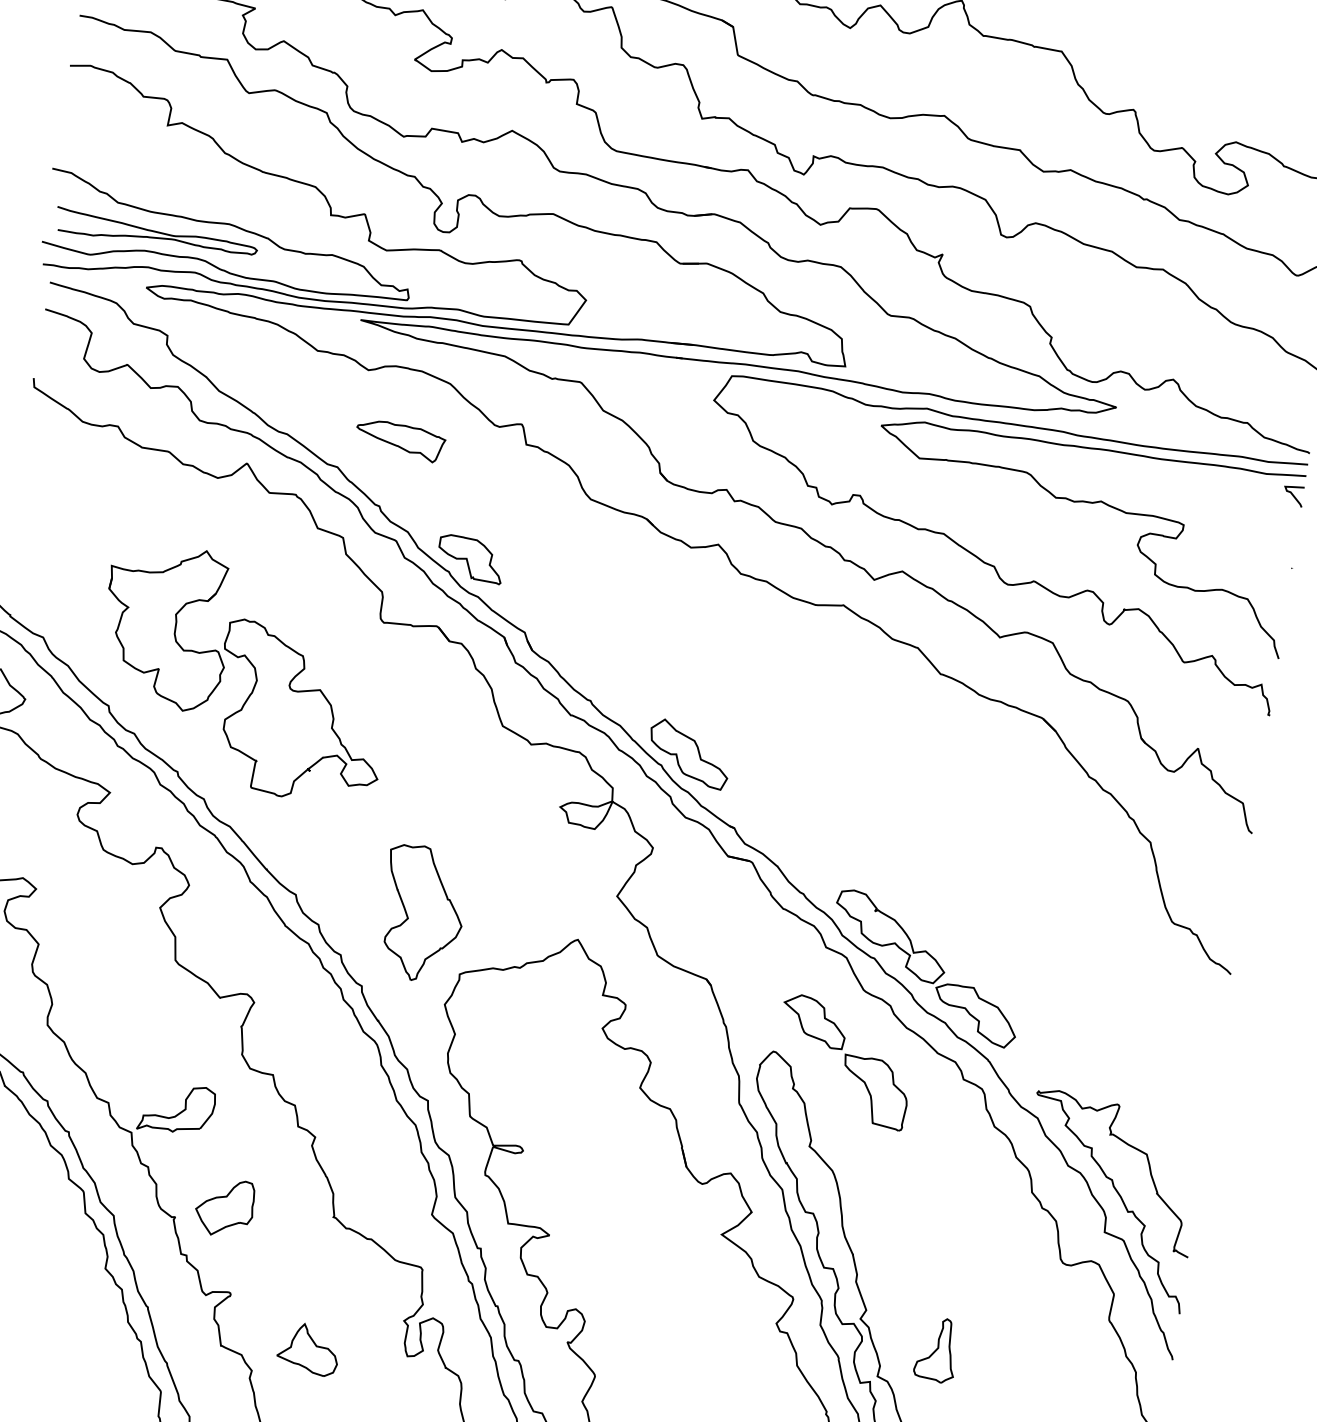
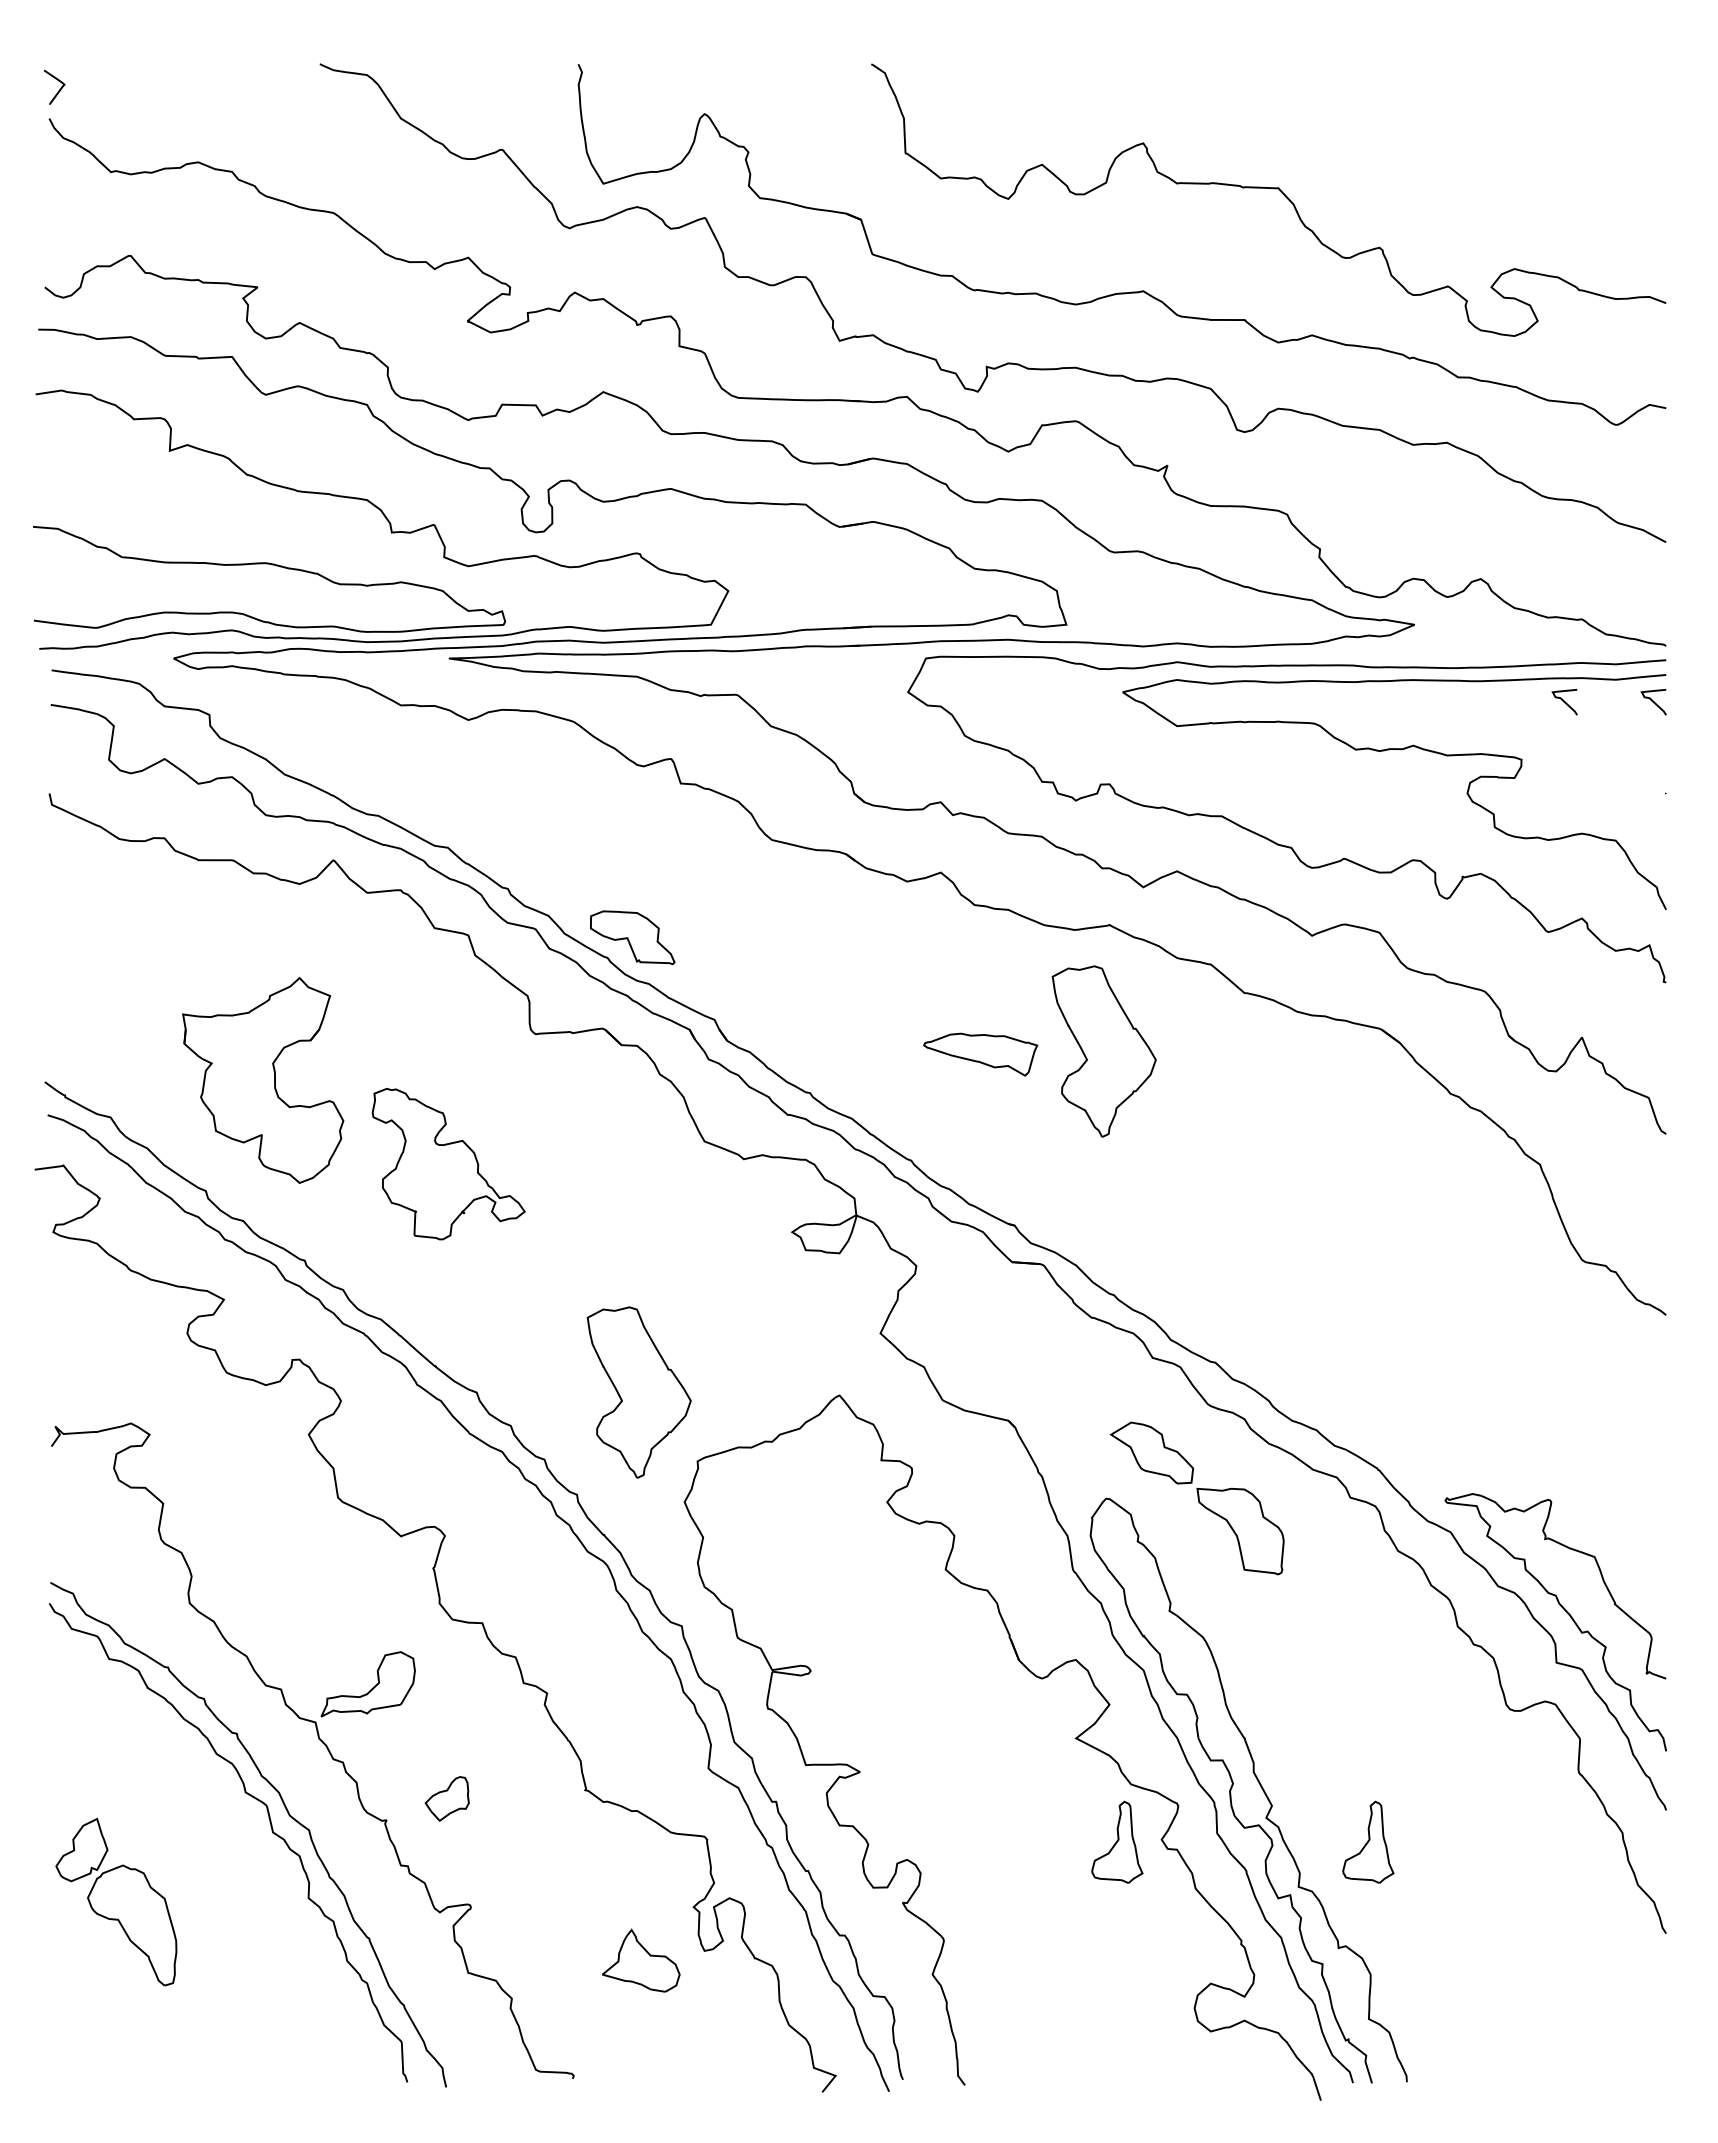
curve: (156, 232) -> (176, 587), removed
part: (400, 440) -> (980, 1054), moved
curve: (1223, 485) -> (1564, 702), added
part: (823, 703) -> (1103, 1051), added
part: (300, 713) -> (448, 1163), size x0.7
part: (688, 753) -> (943, 1140), removed
part: (926, 968) -> (1282, 1365), removed
part: (225, 1207) -> (447, 1798), size x0.6
part: (741, 1319) -> (1117, 1841), added
part: (308, 1349) -> (641, 1960), moved

